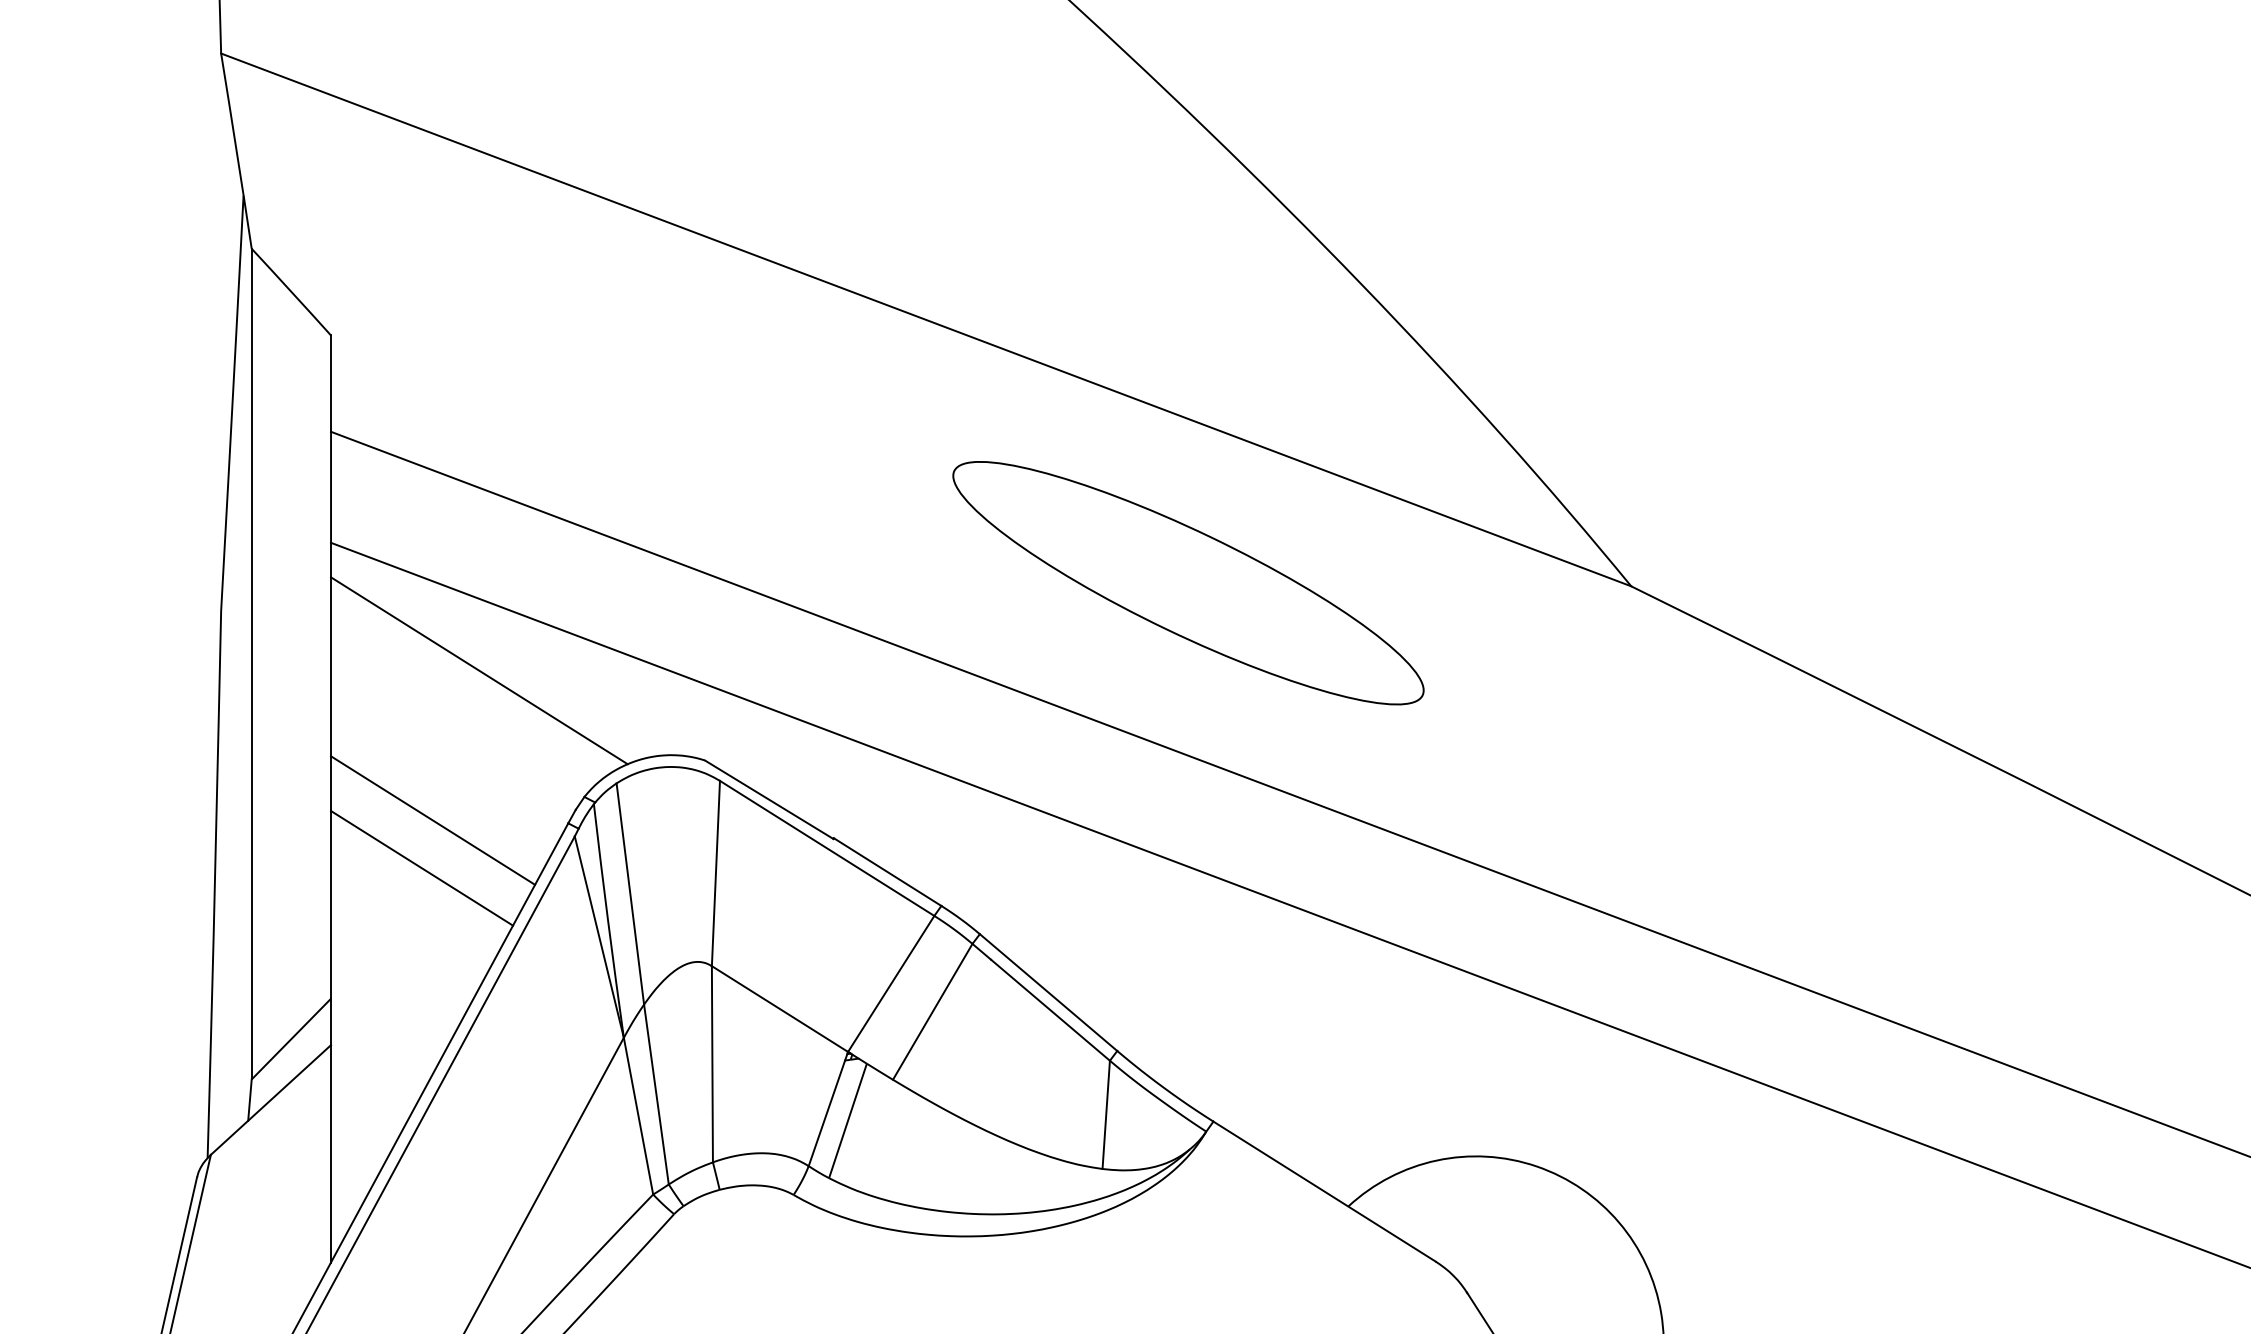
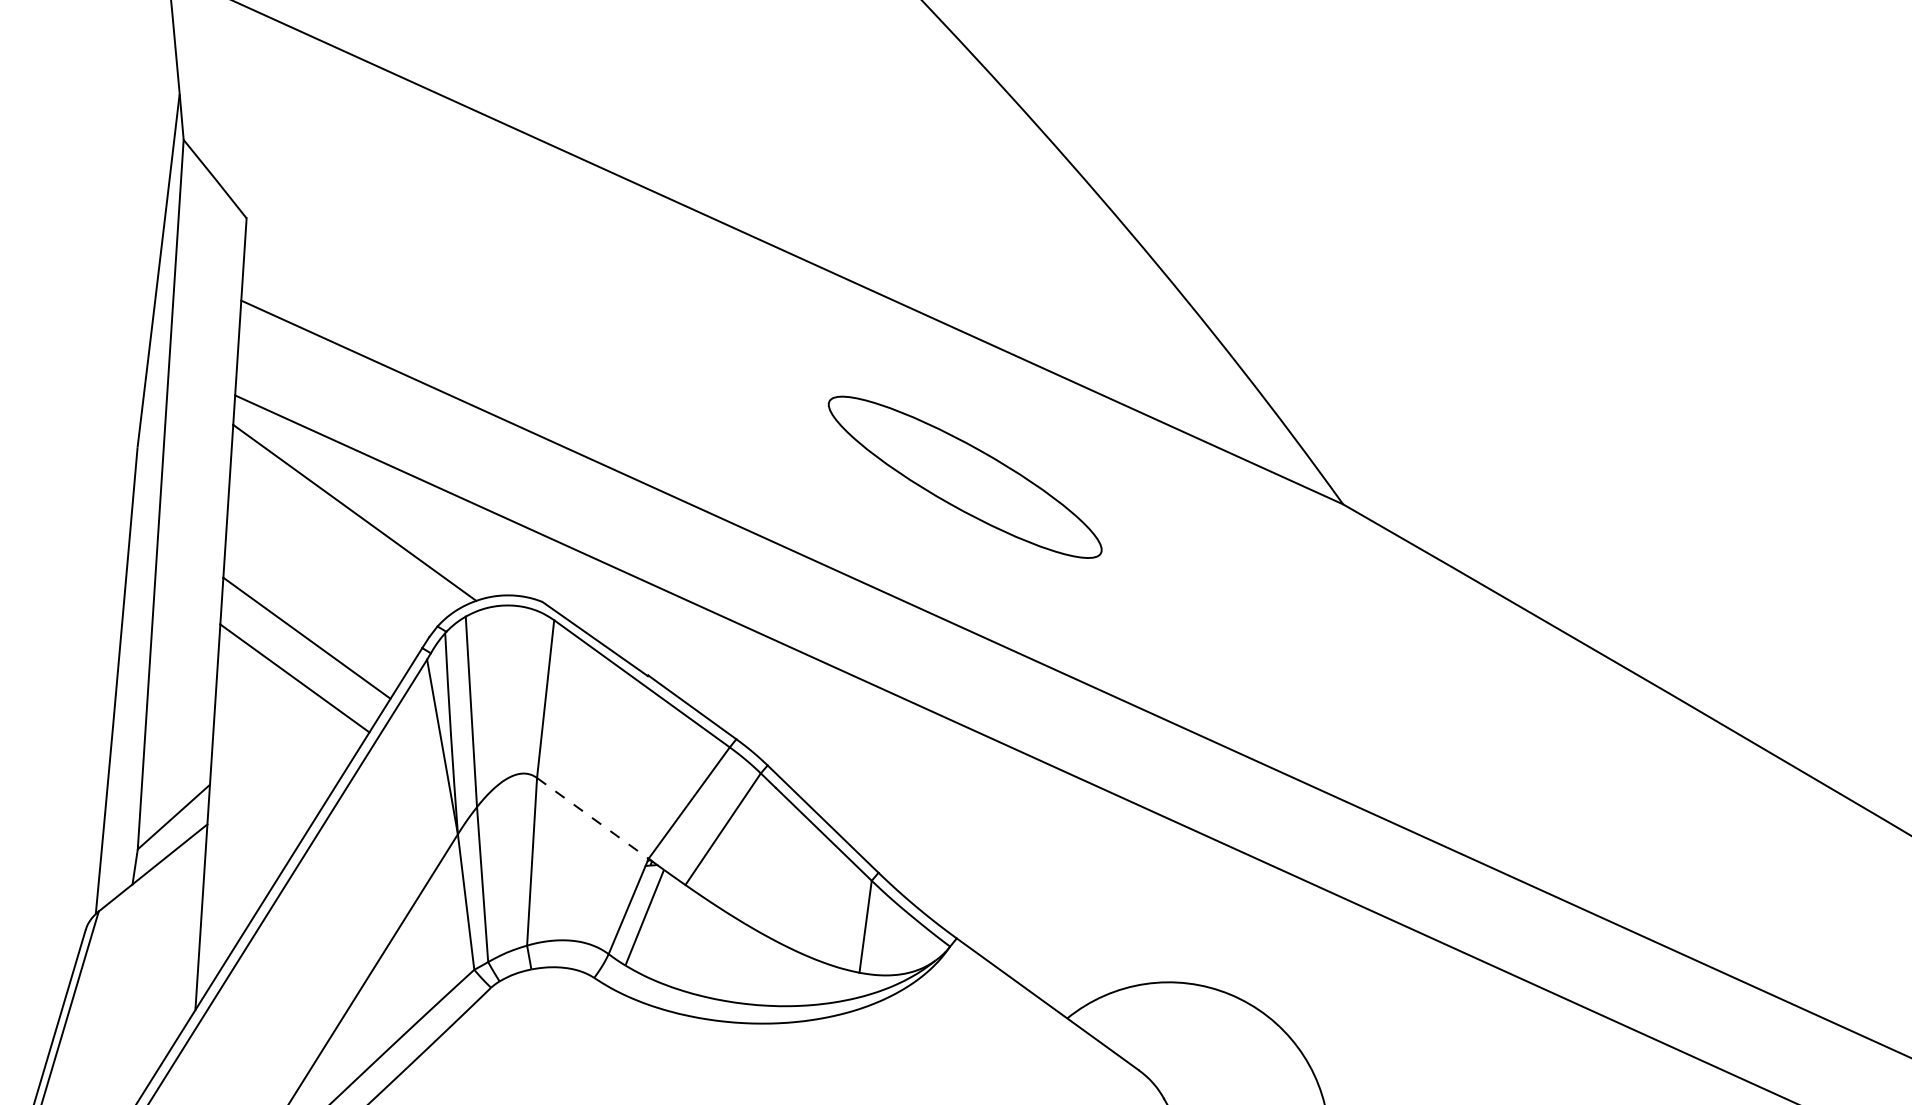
part: (1188, 583) -> (965, 477), size x0.7
line: (780, 1009) -> (593, 818), solid -> dashed

